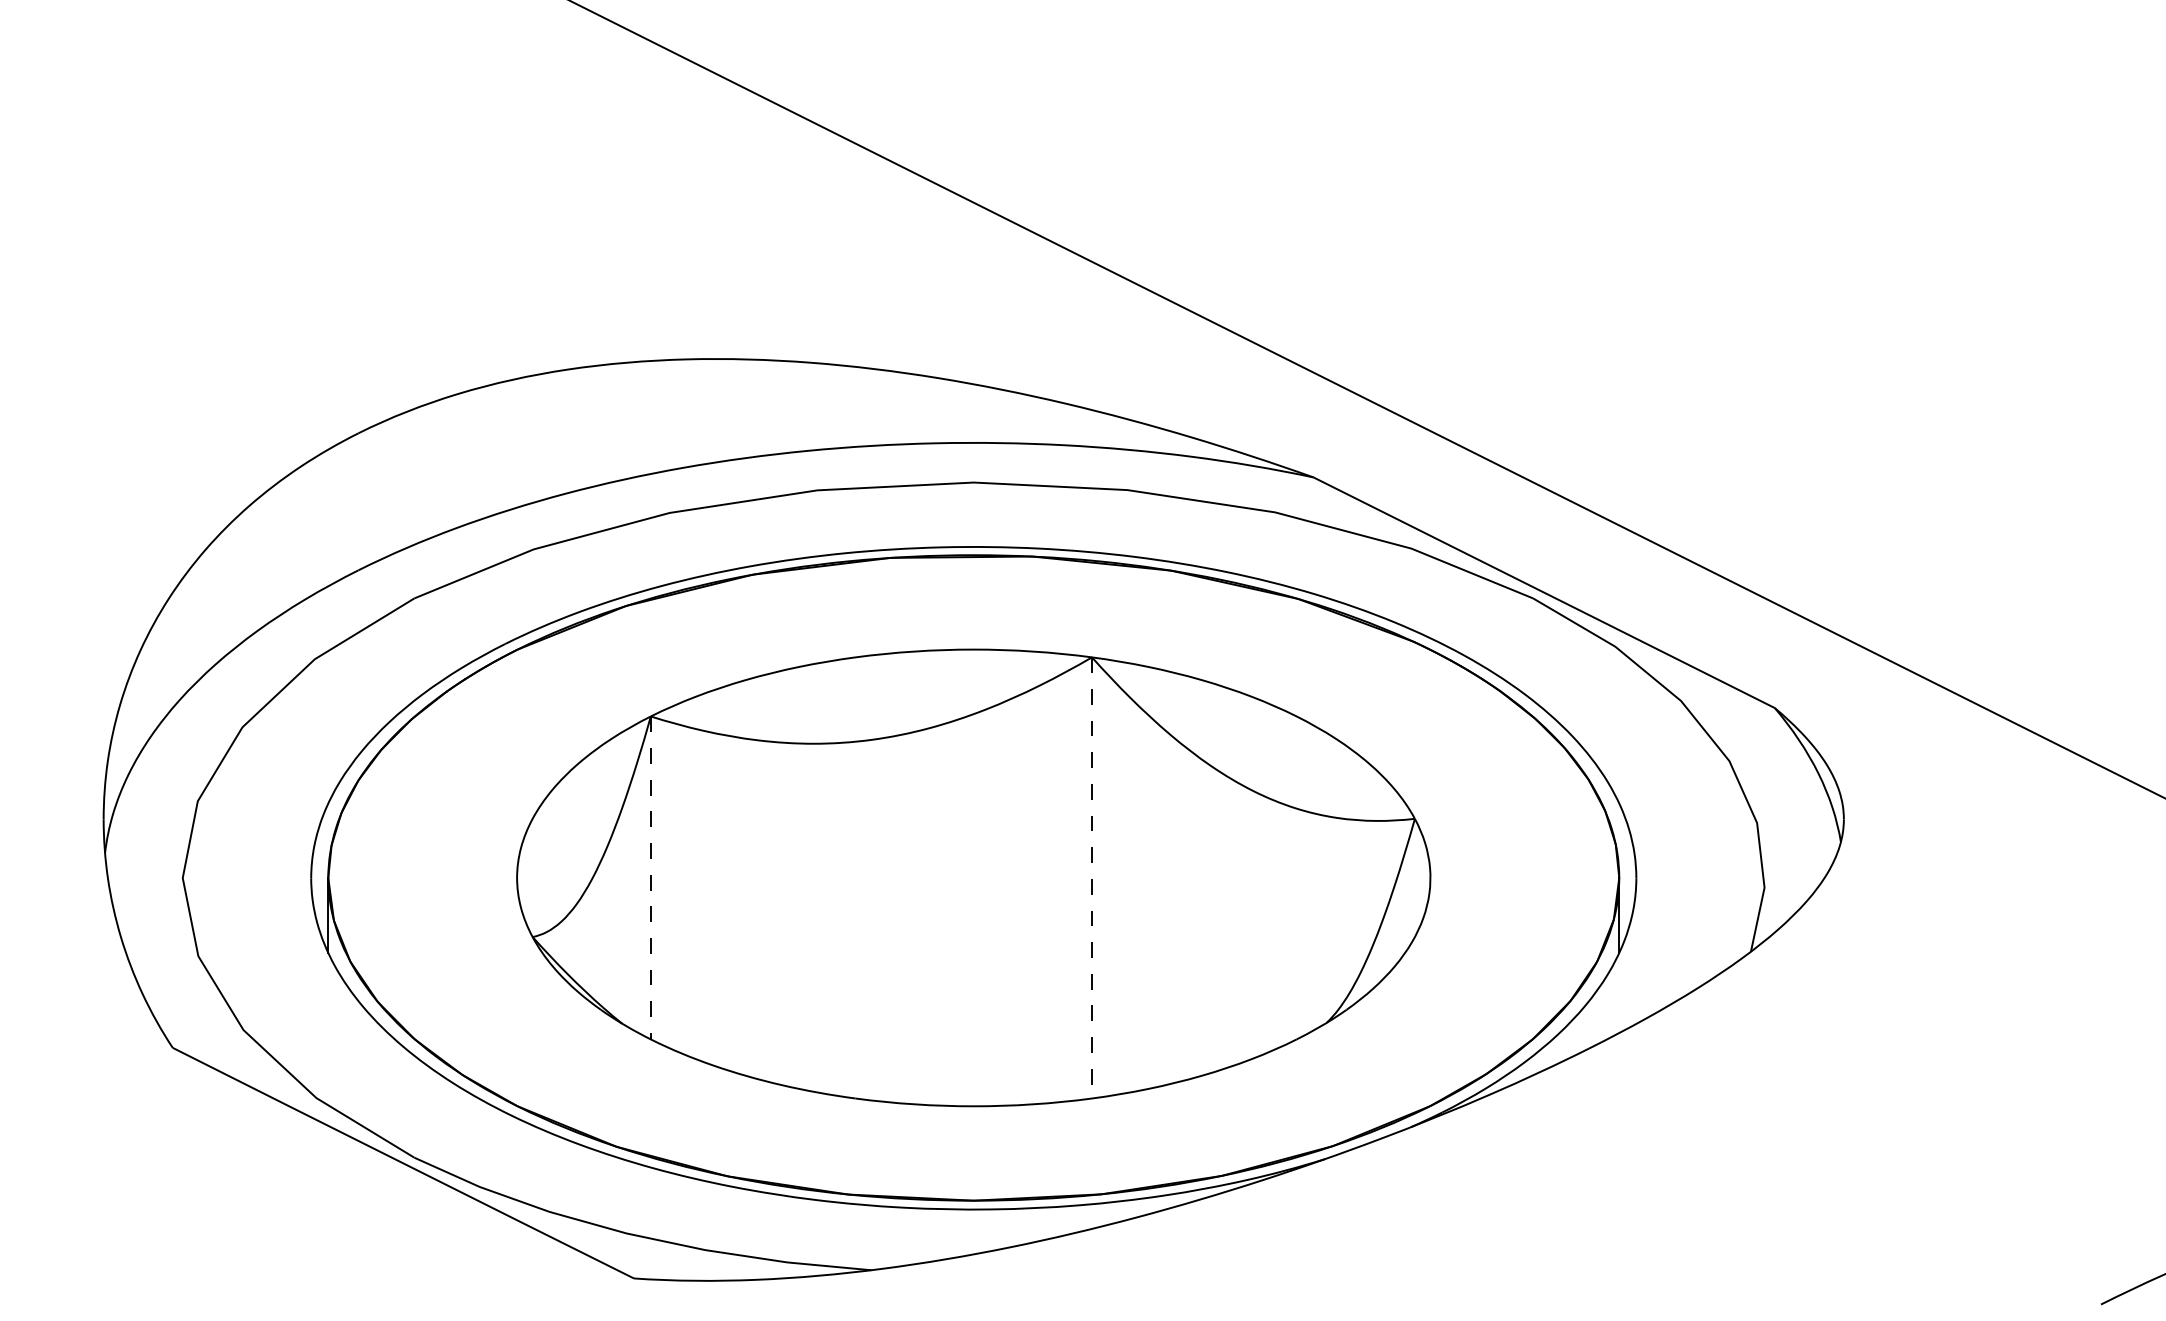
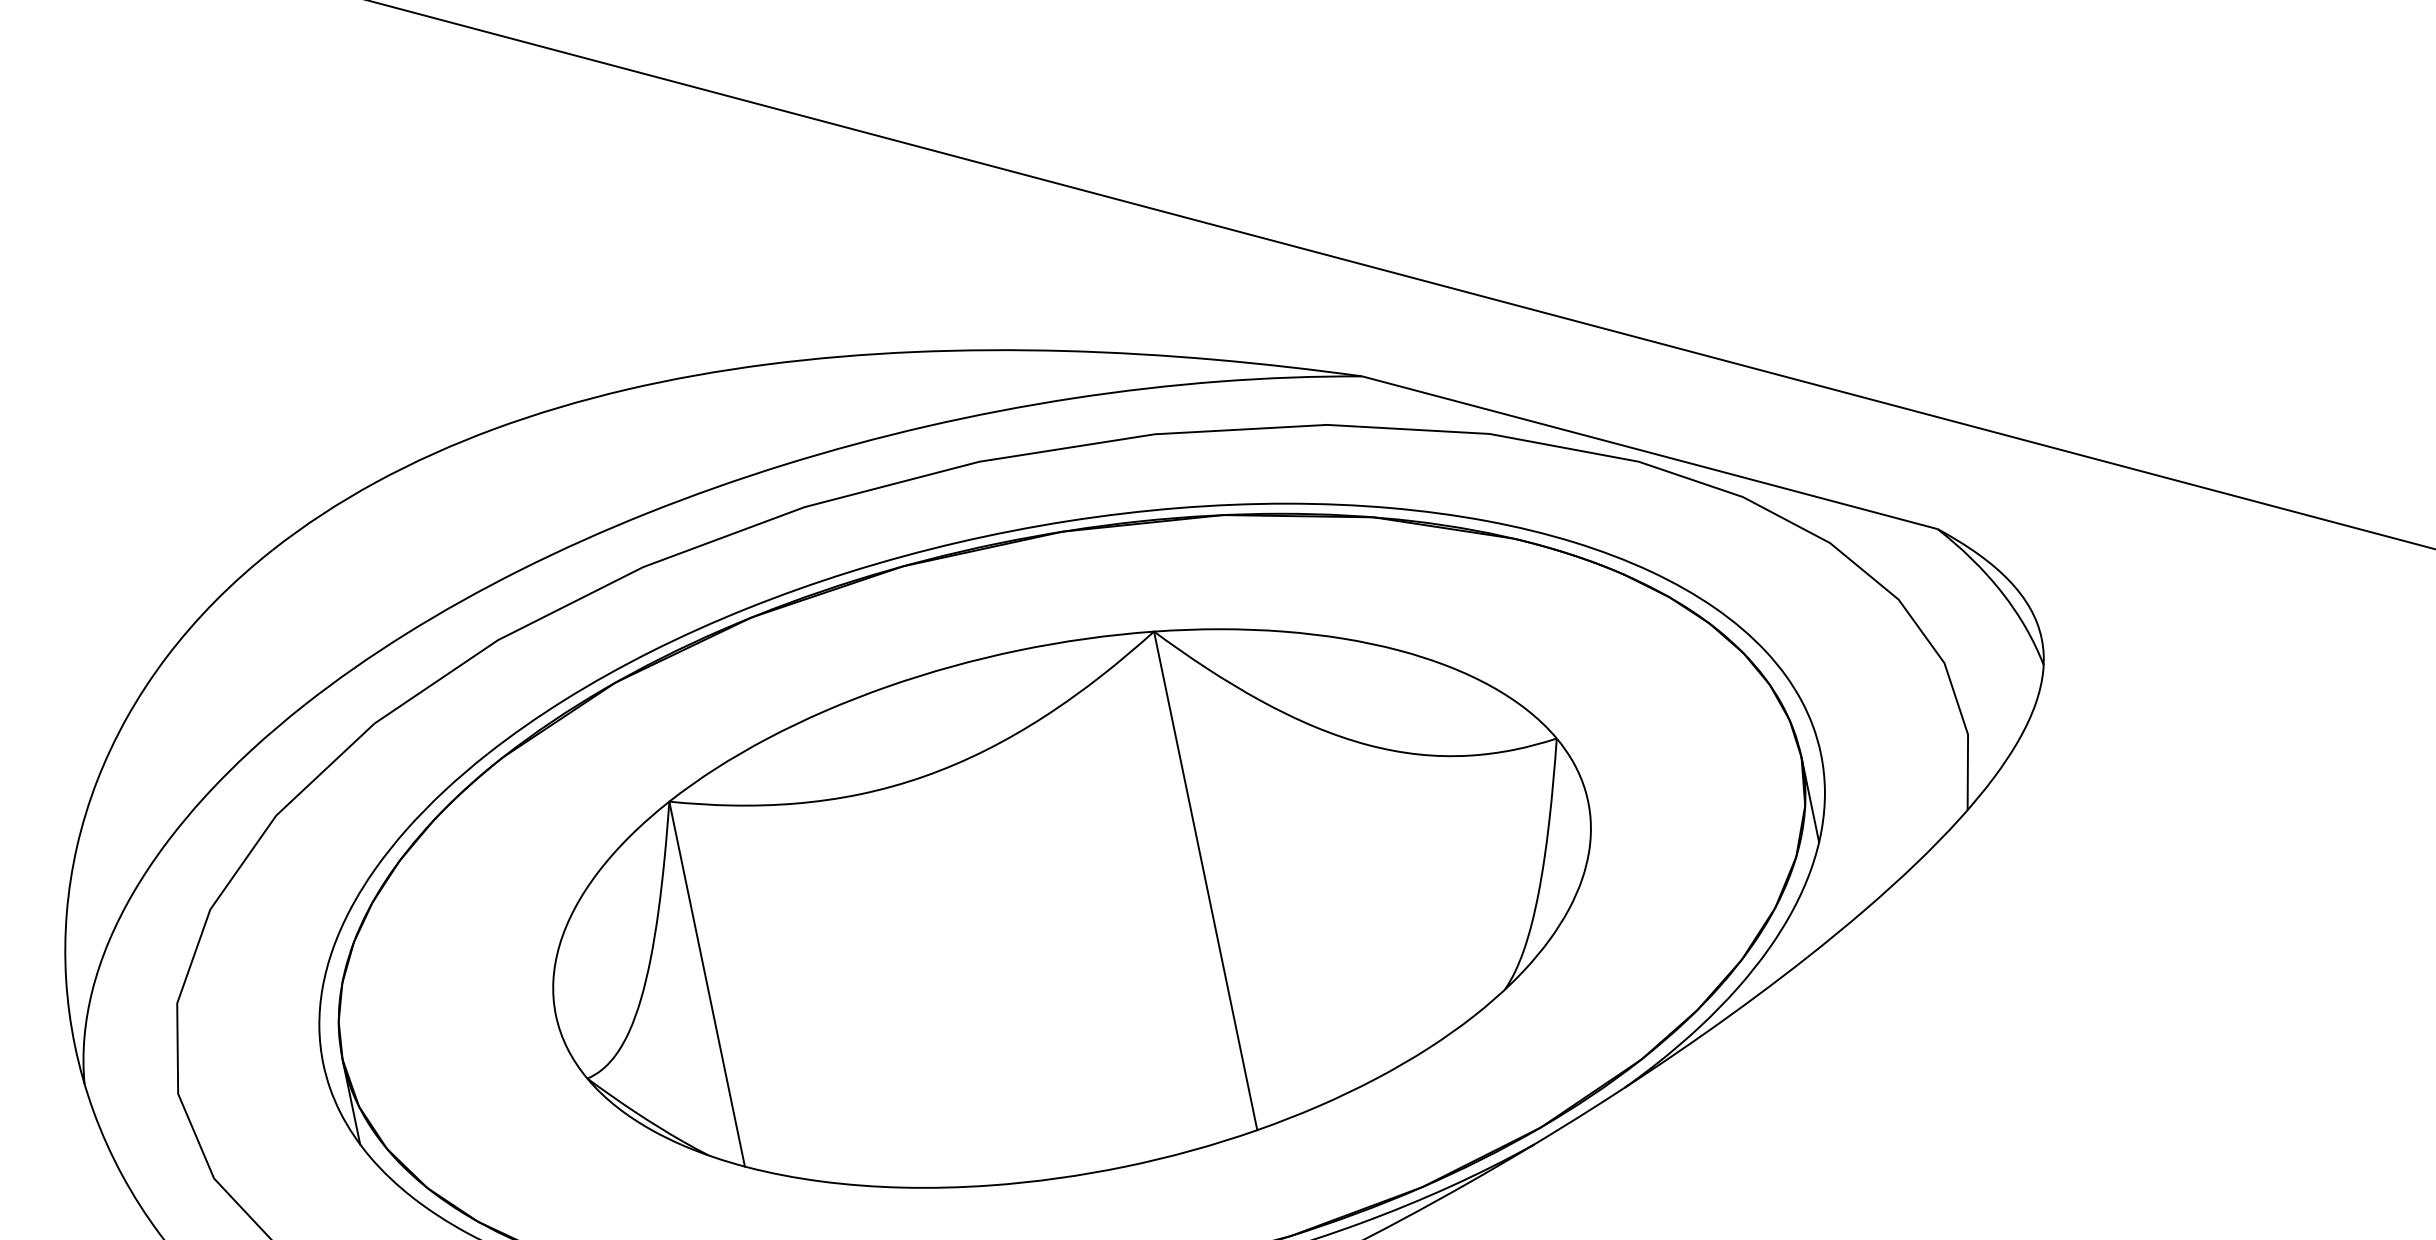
line: (1091, 877) -> (1205, 880), dashed -> solid
line: (650, 878) -> (706, 984), dashed -> solid

